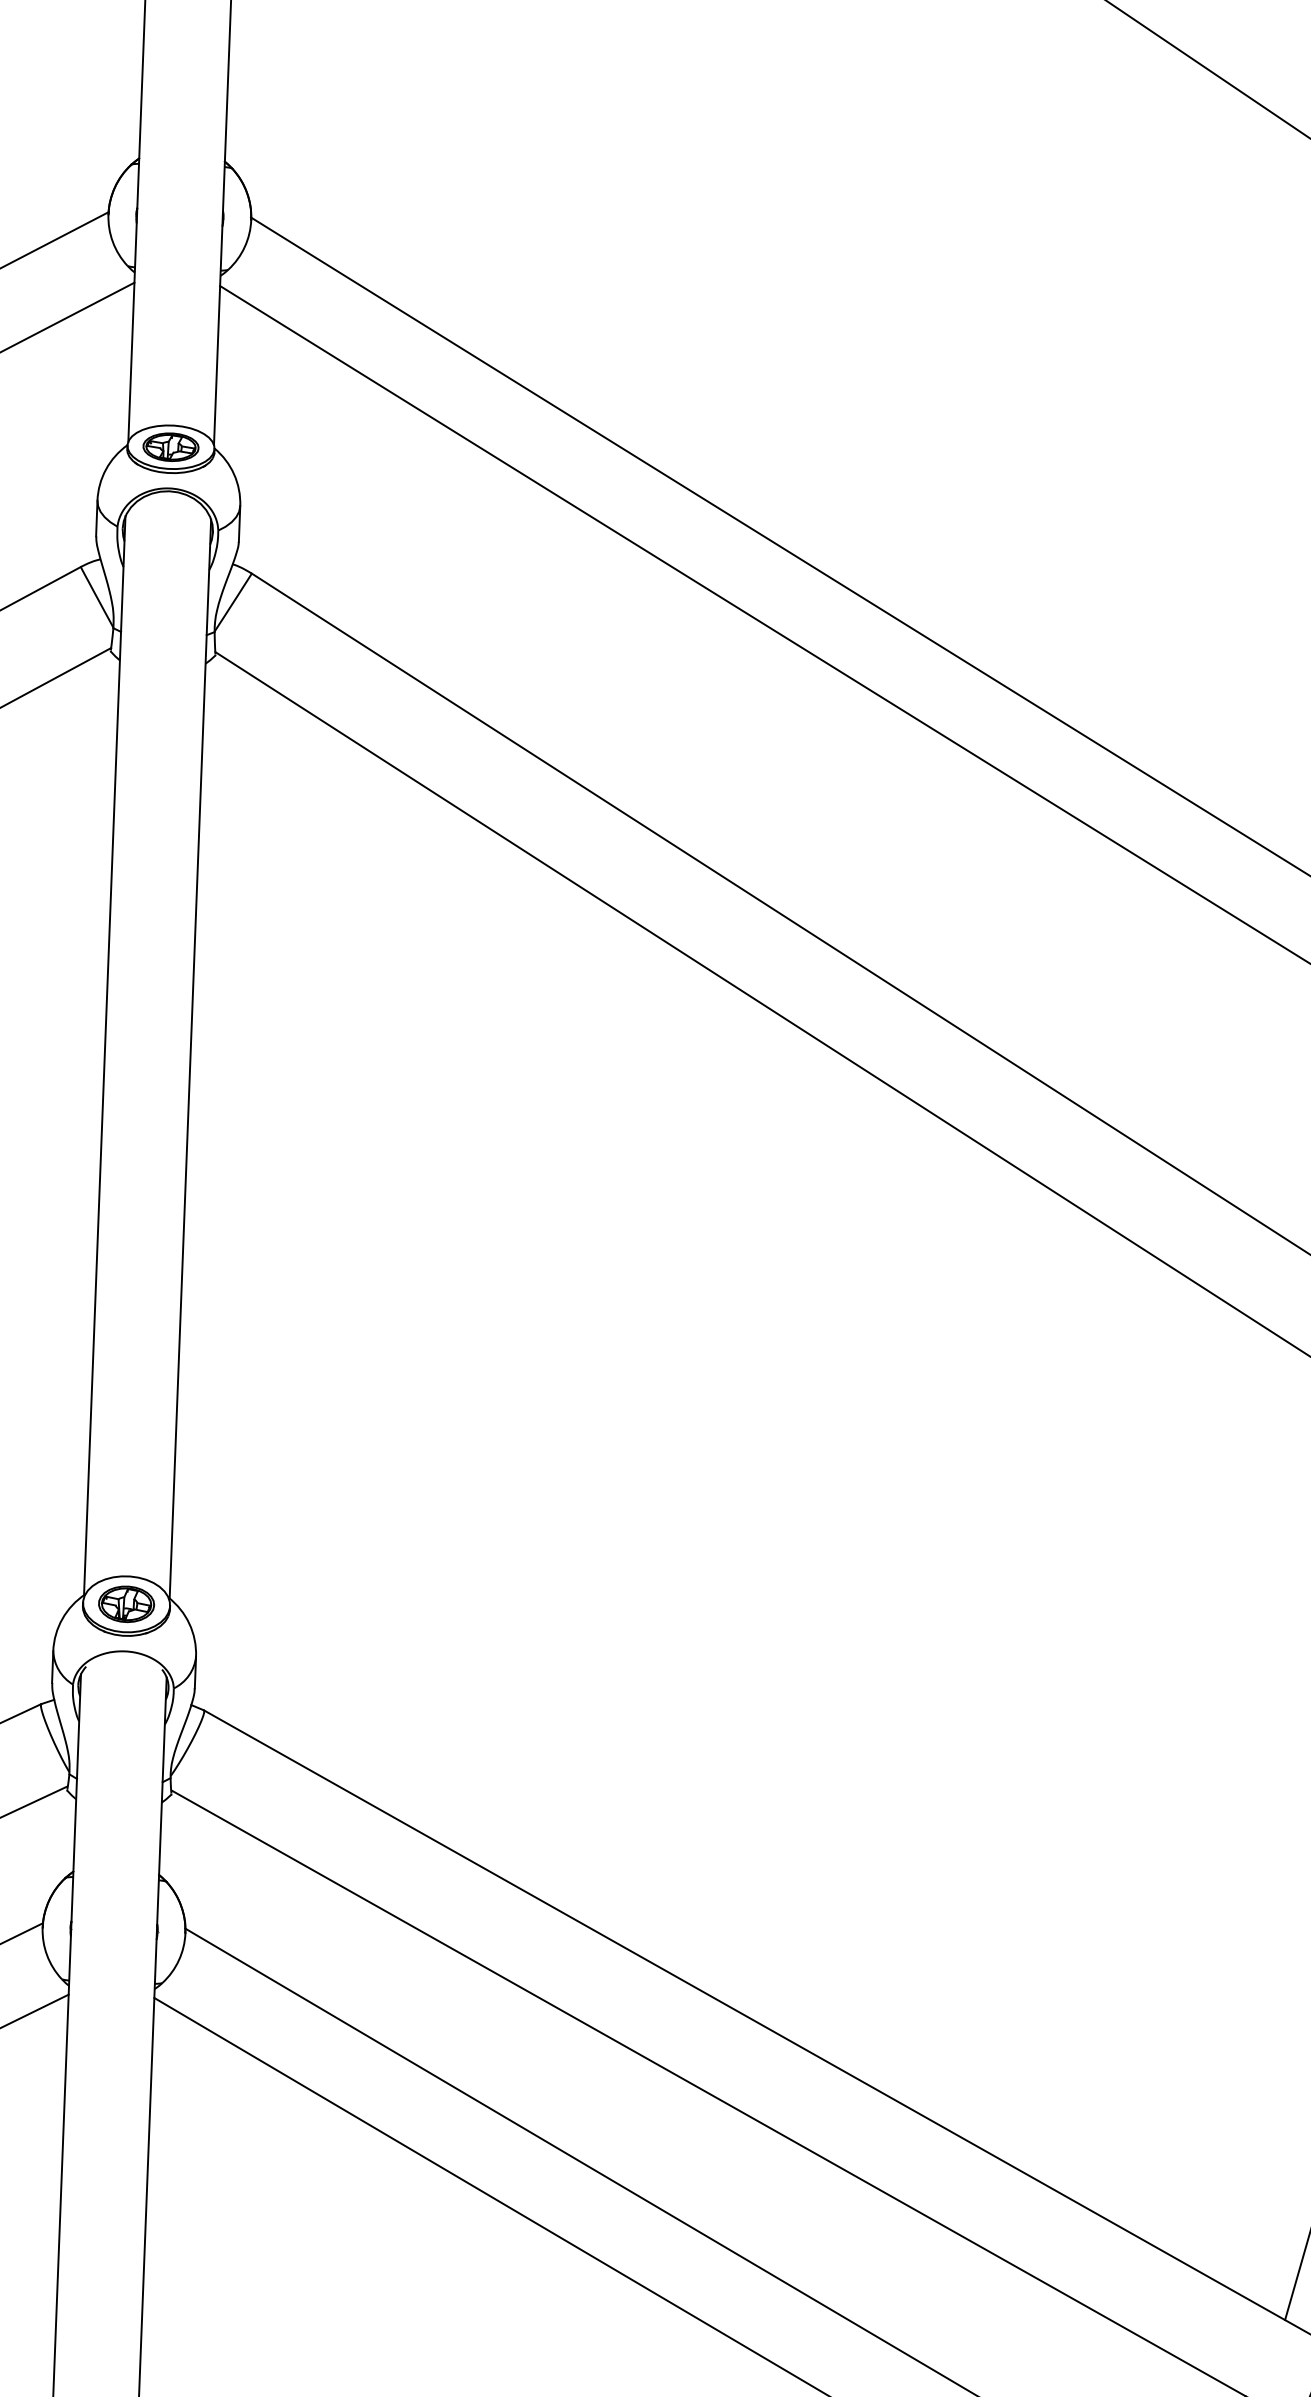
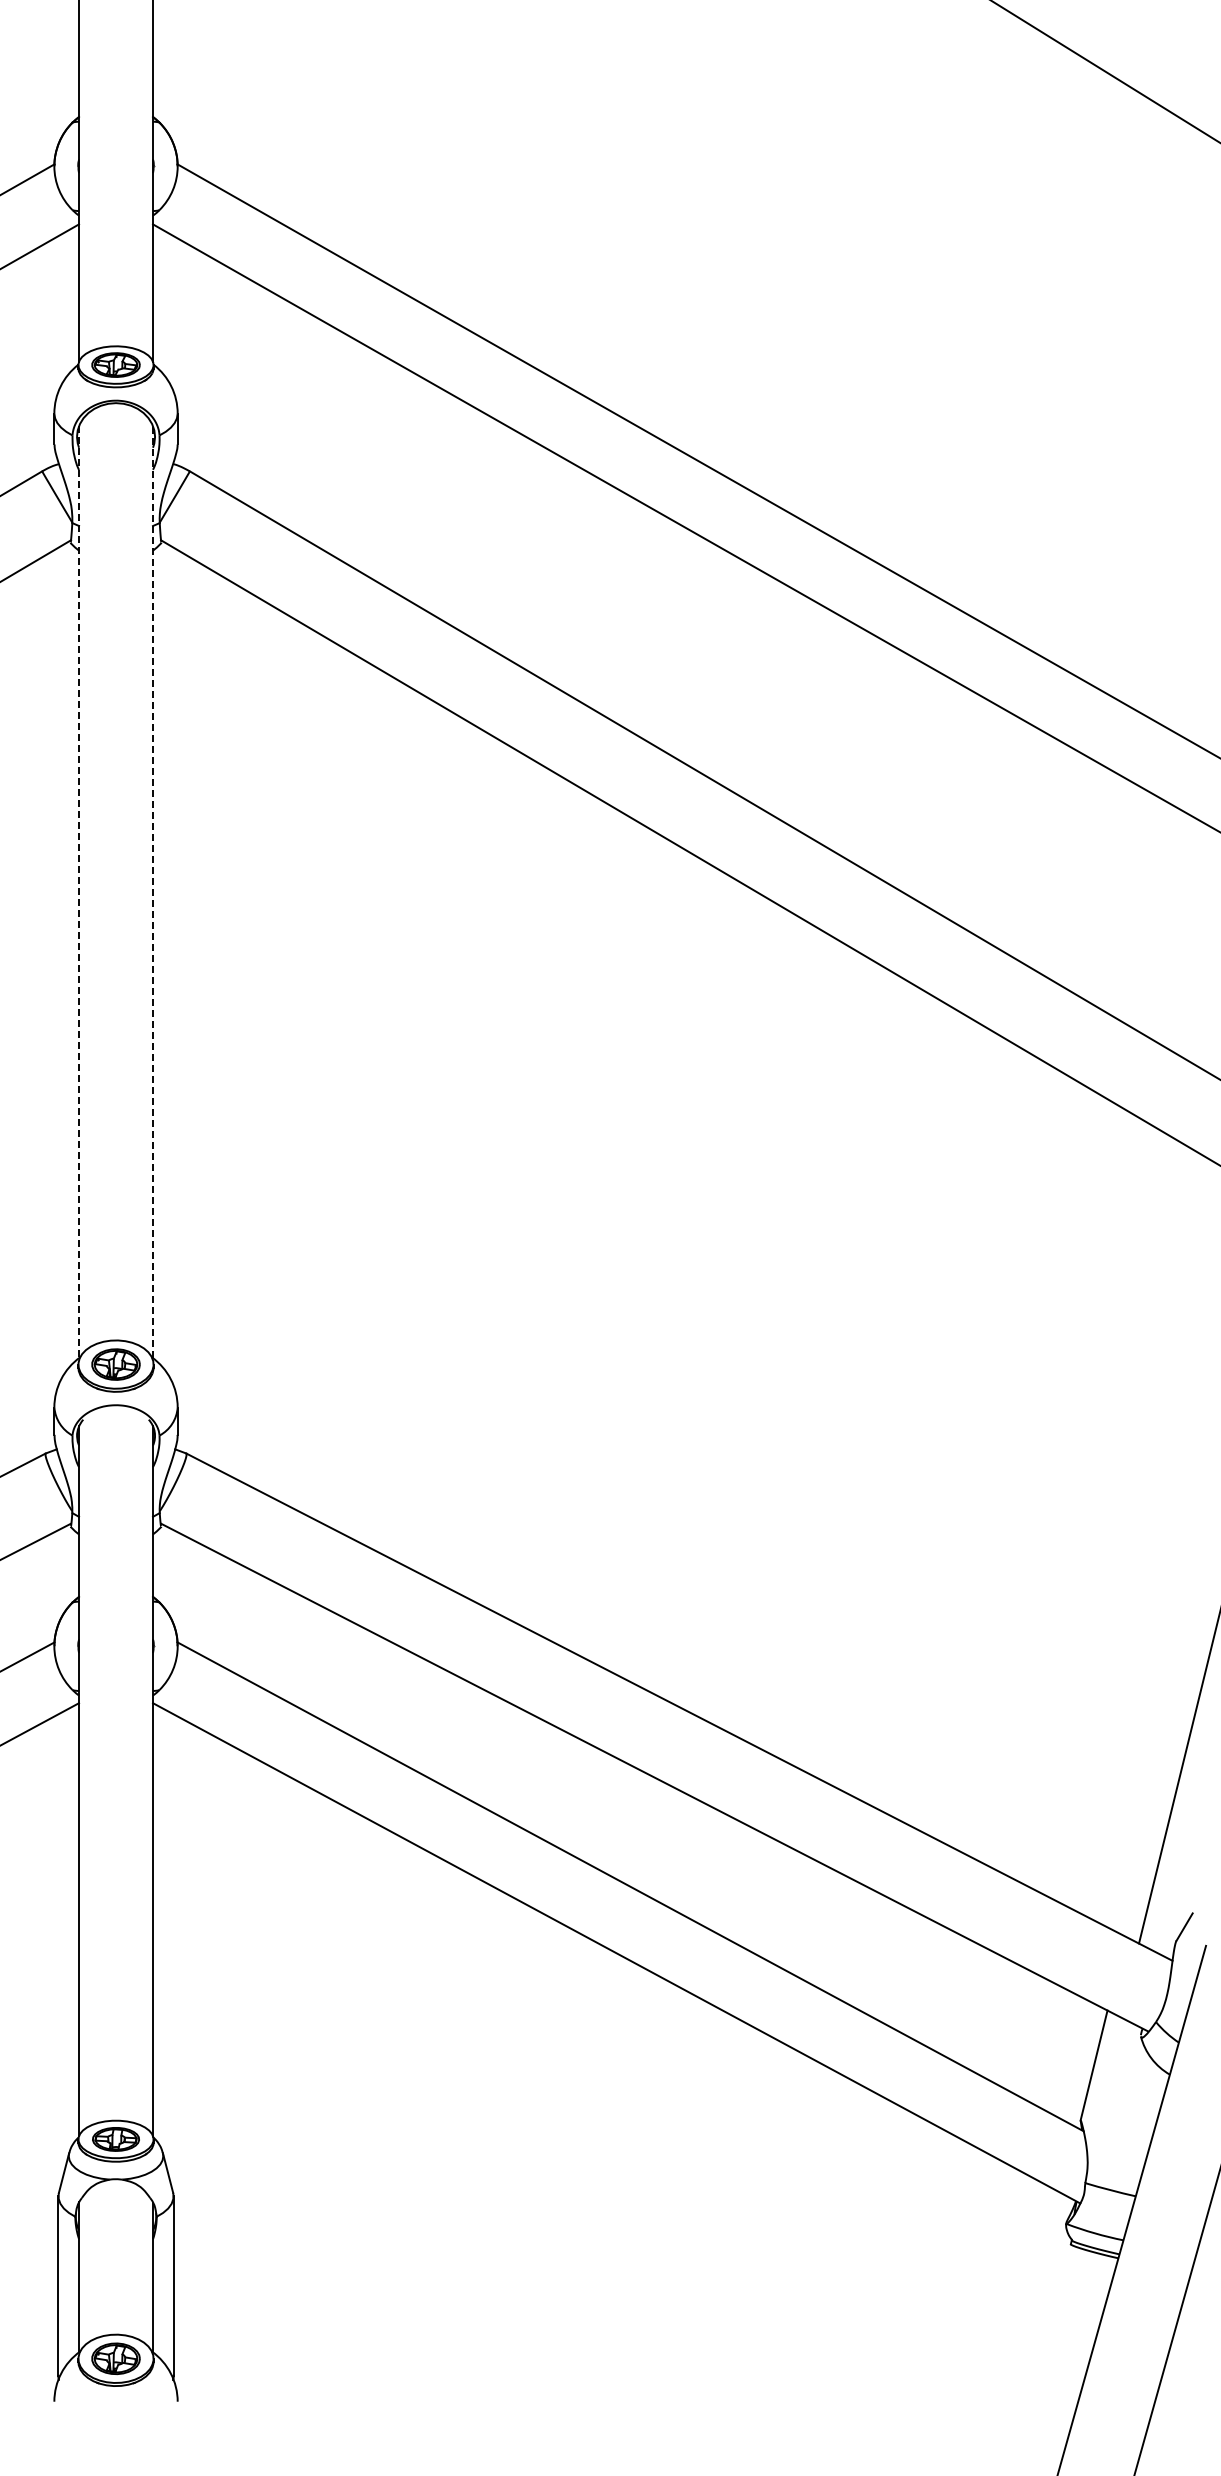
line: (105, 1056) -> (79, 892), solid -> dashed
line: (190, 1058) -> (153, 891), solid -> dashed

